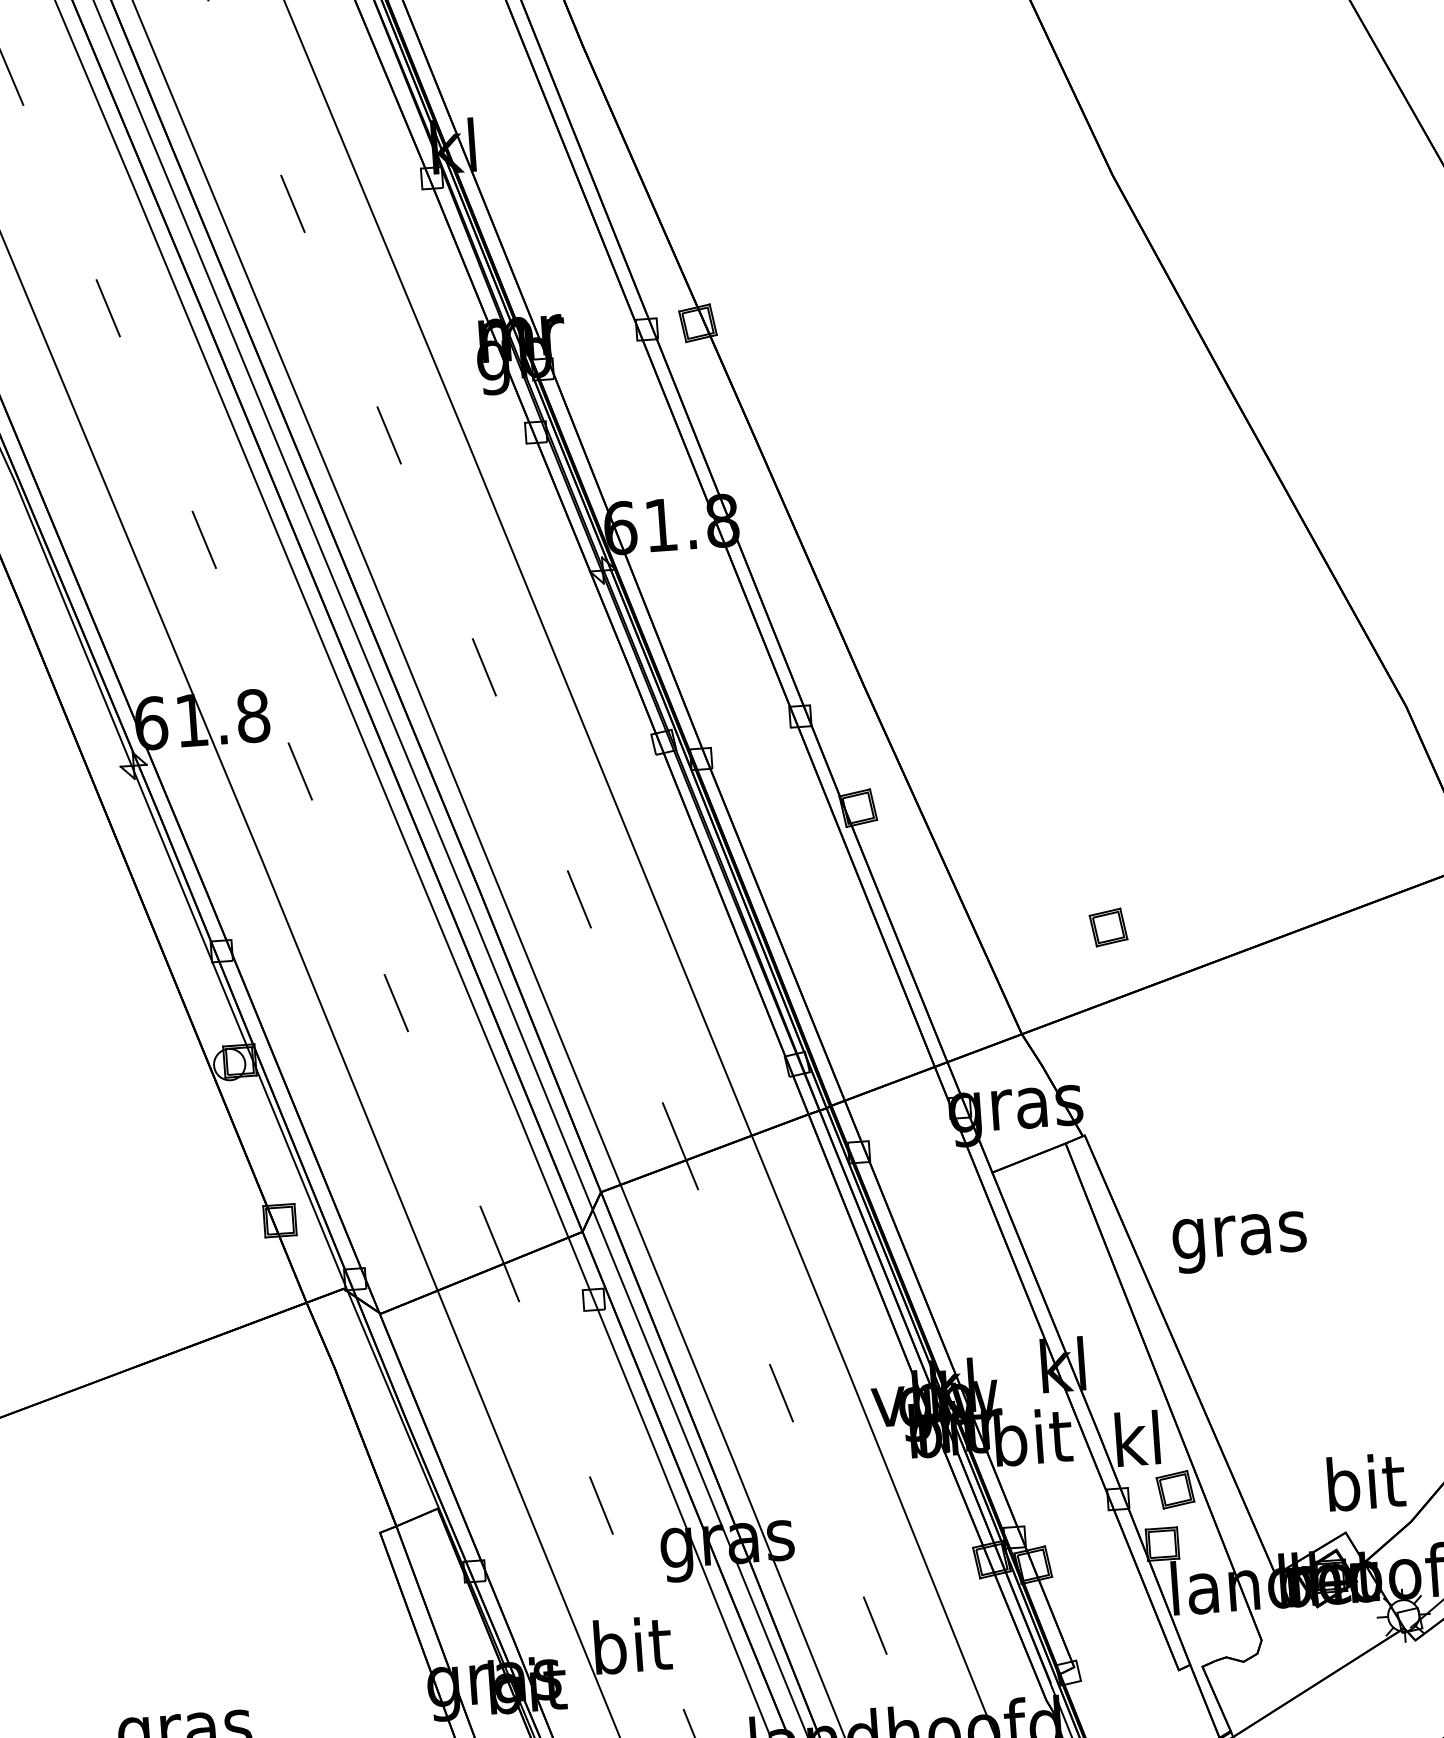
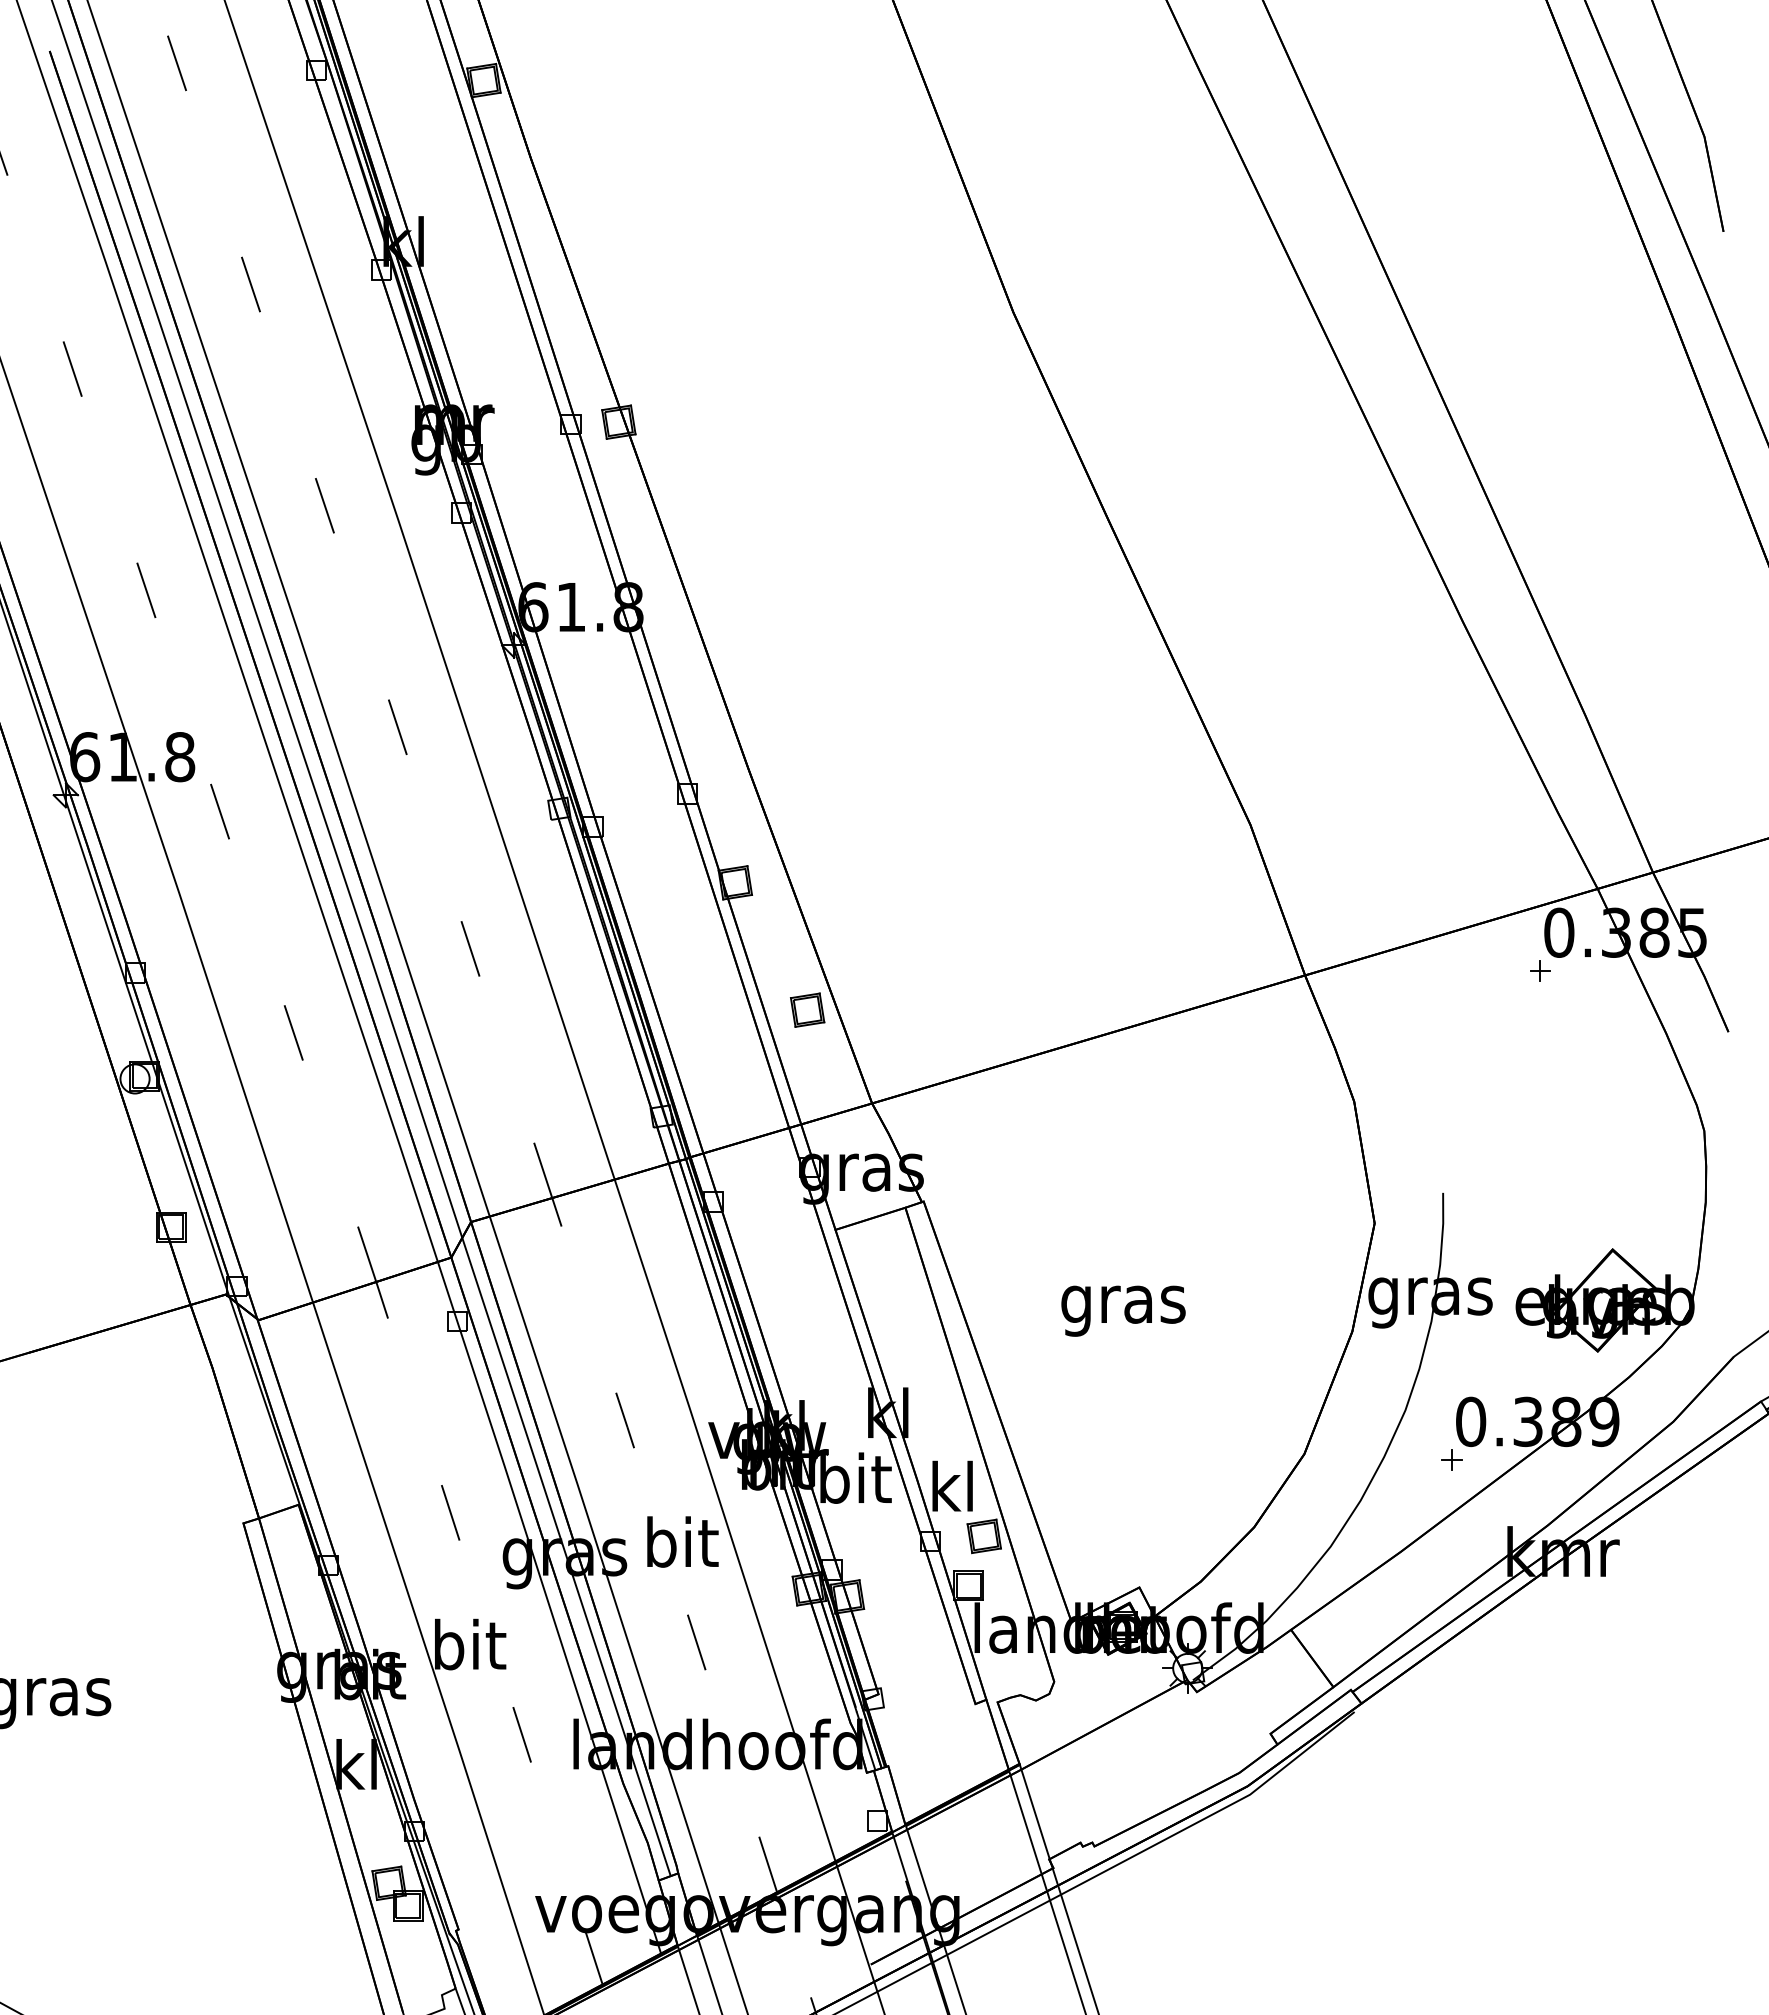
part: (1108, 926) -> (807, 1009), moved
text: (1239, 1241) -> (1123, 1310), moved
text: (1365, 1481) -> (682, 1541), moved

